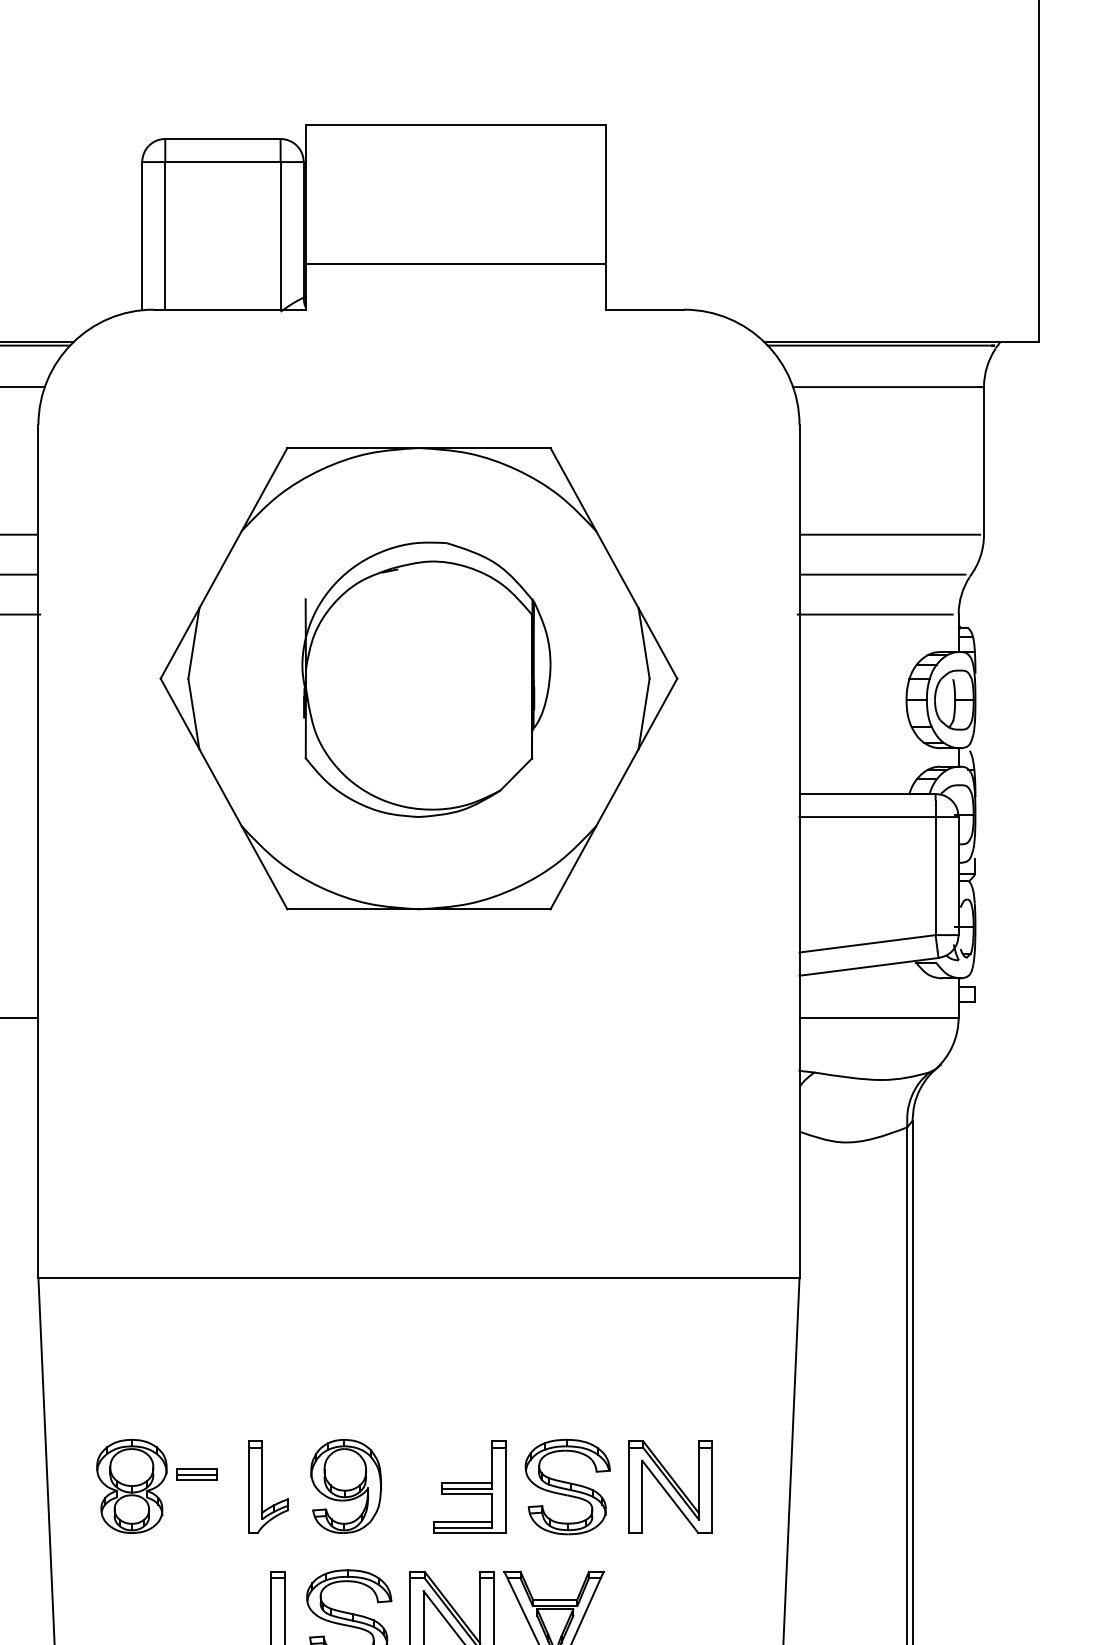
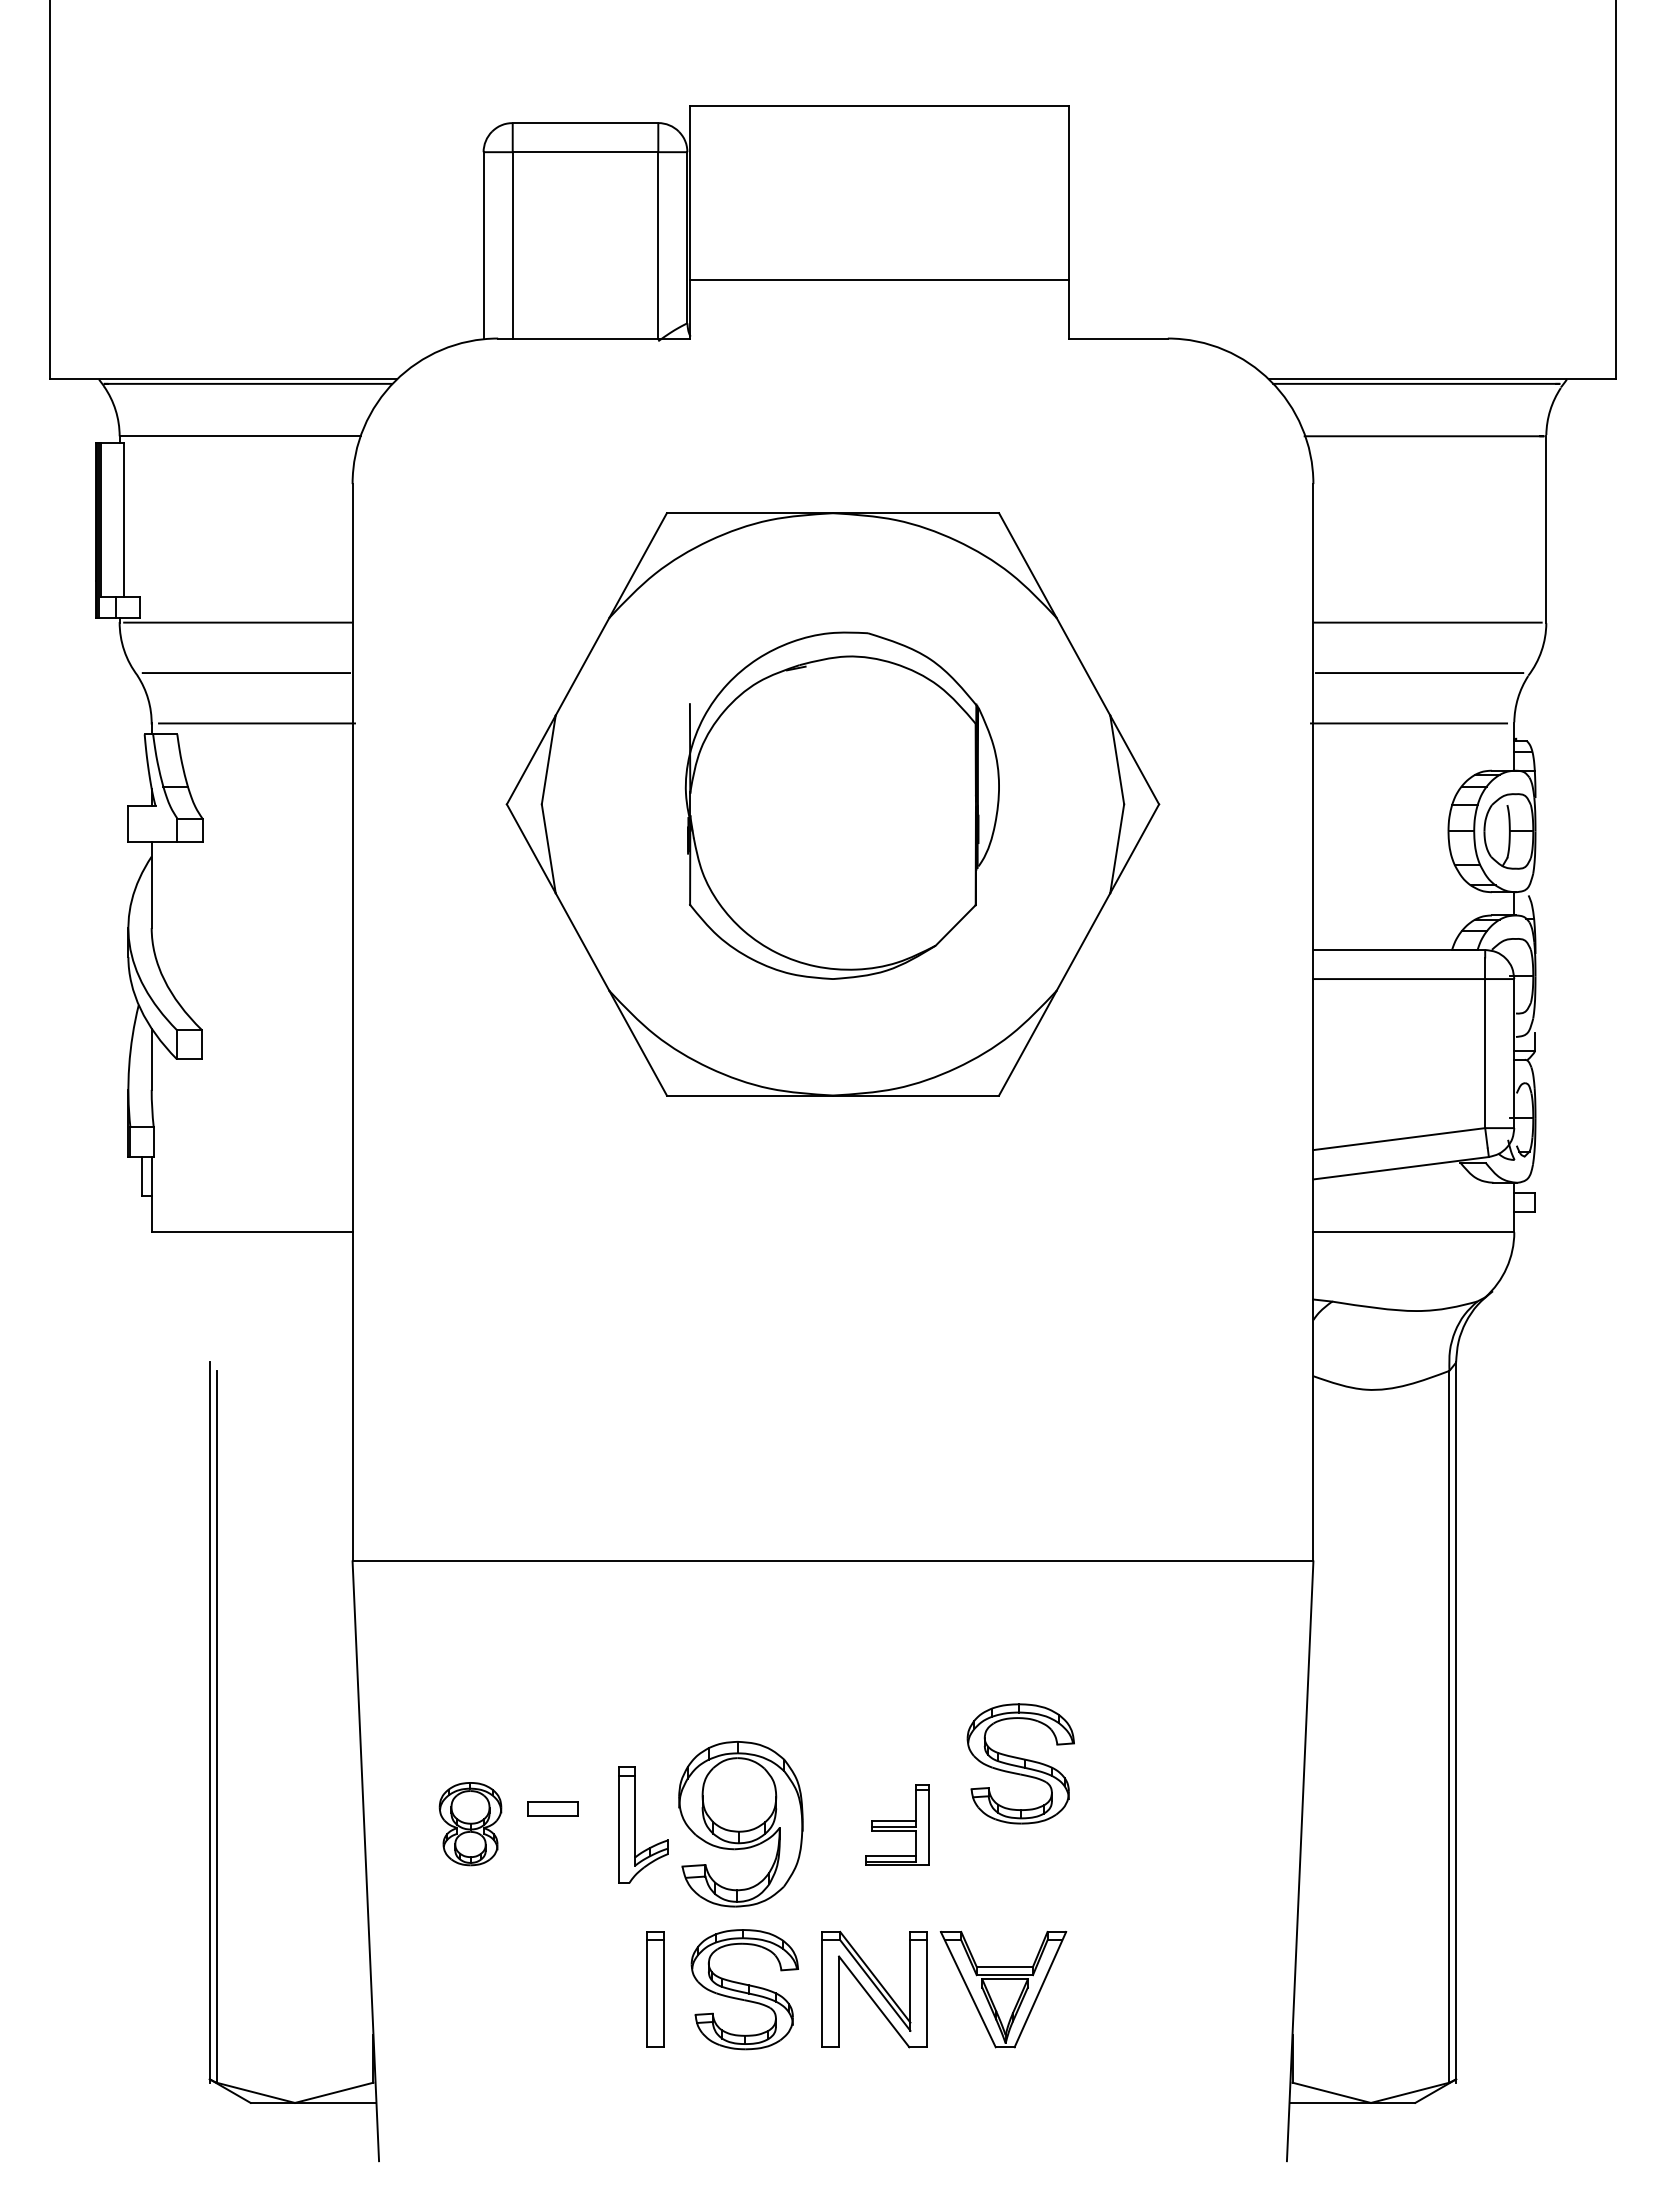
line: (196, 1475) -> (552, 1810), removed
part: (131, 1485) -> (470, 1823), size x0.7
part: (346, 1485) -> (741, 1823), size x1.4
part: (469, 1486) -> (896, 1824), size x0.7
part: (567, 1486) -> (1020, 1763), moved
part: (670, 1486) -> (1150, 1824), removed

